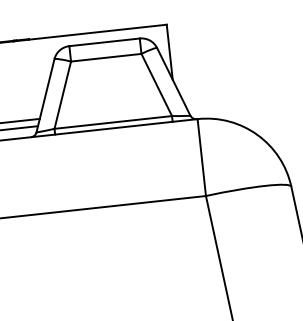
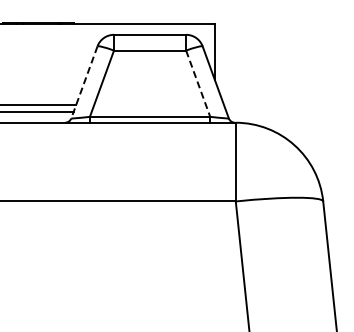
line: (157, 85) -> (198, 84), solid -> dashed
line: (45, 95) -> (84, 82), solid -> dashed

